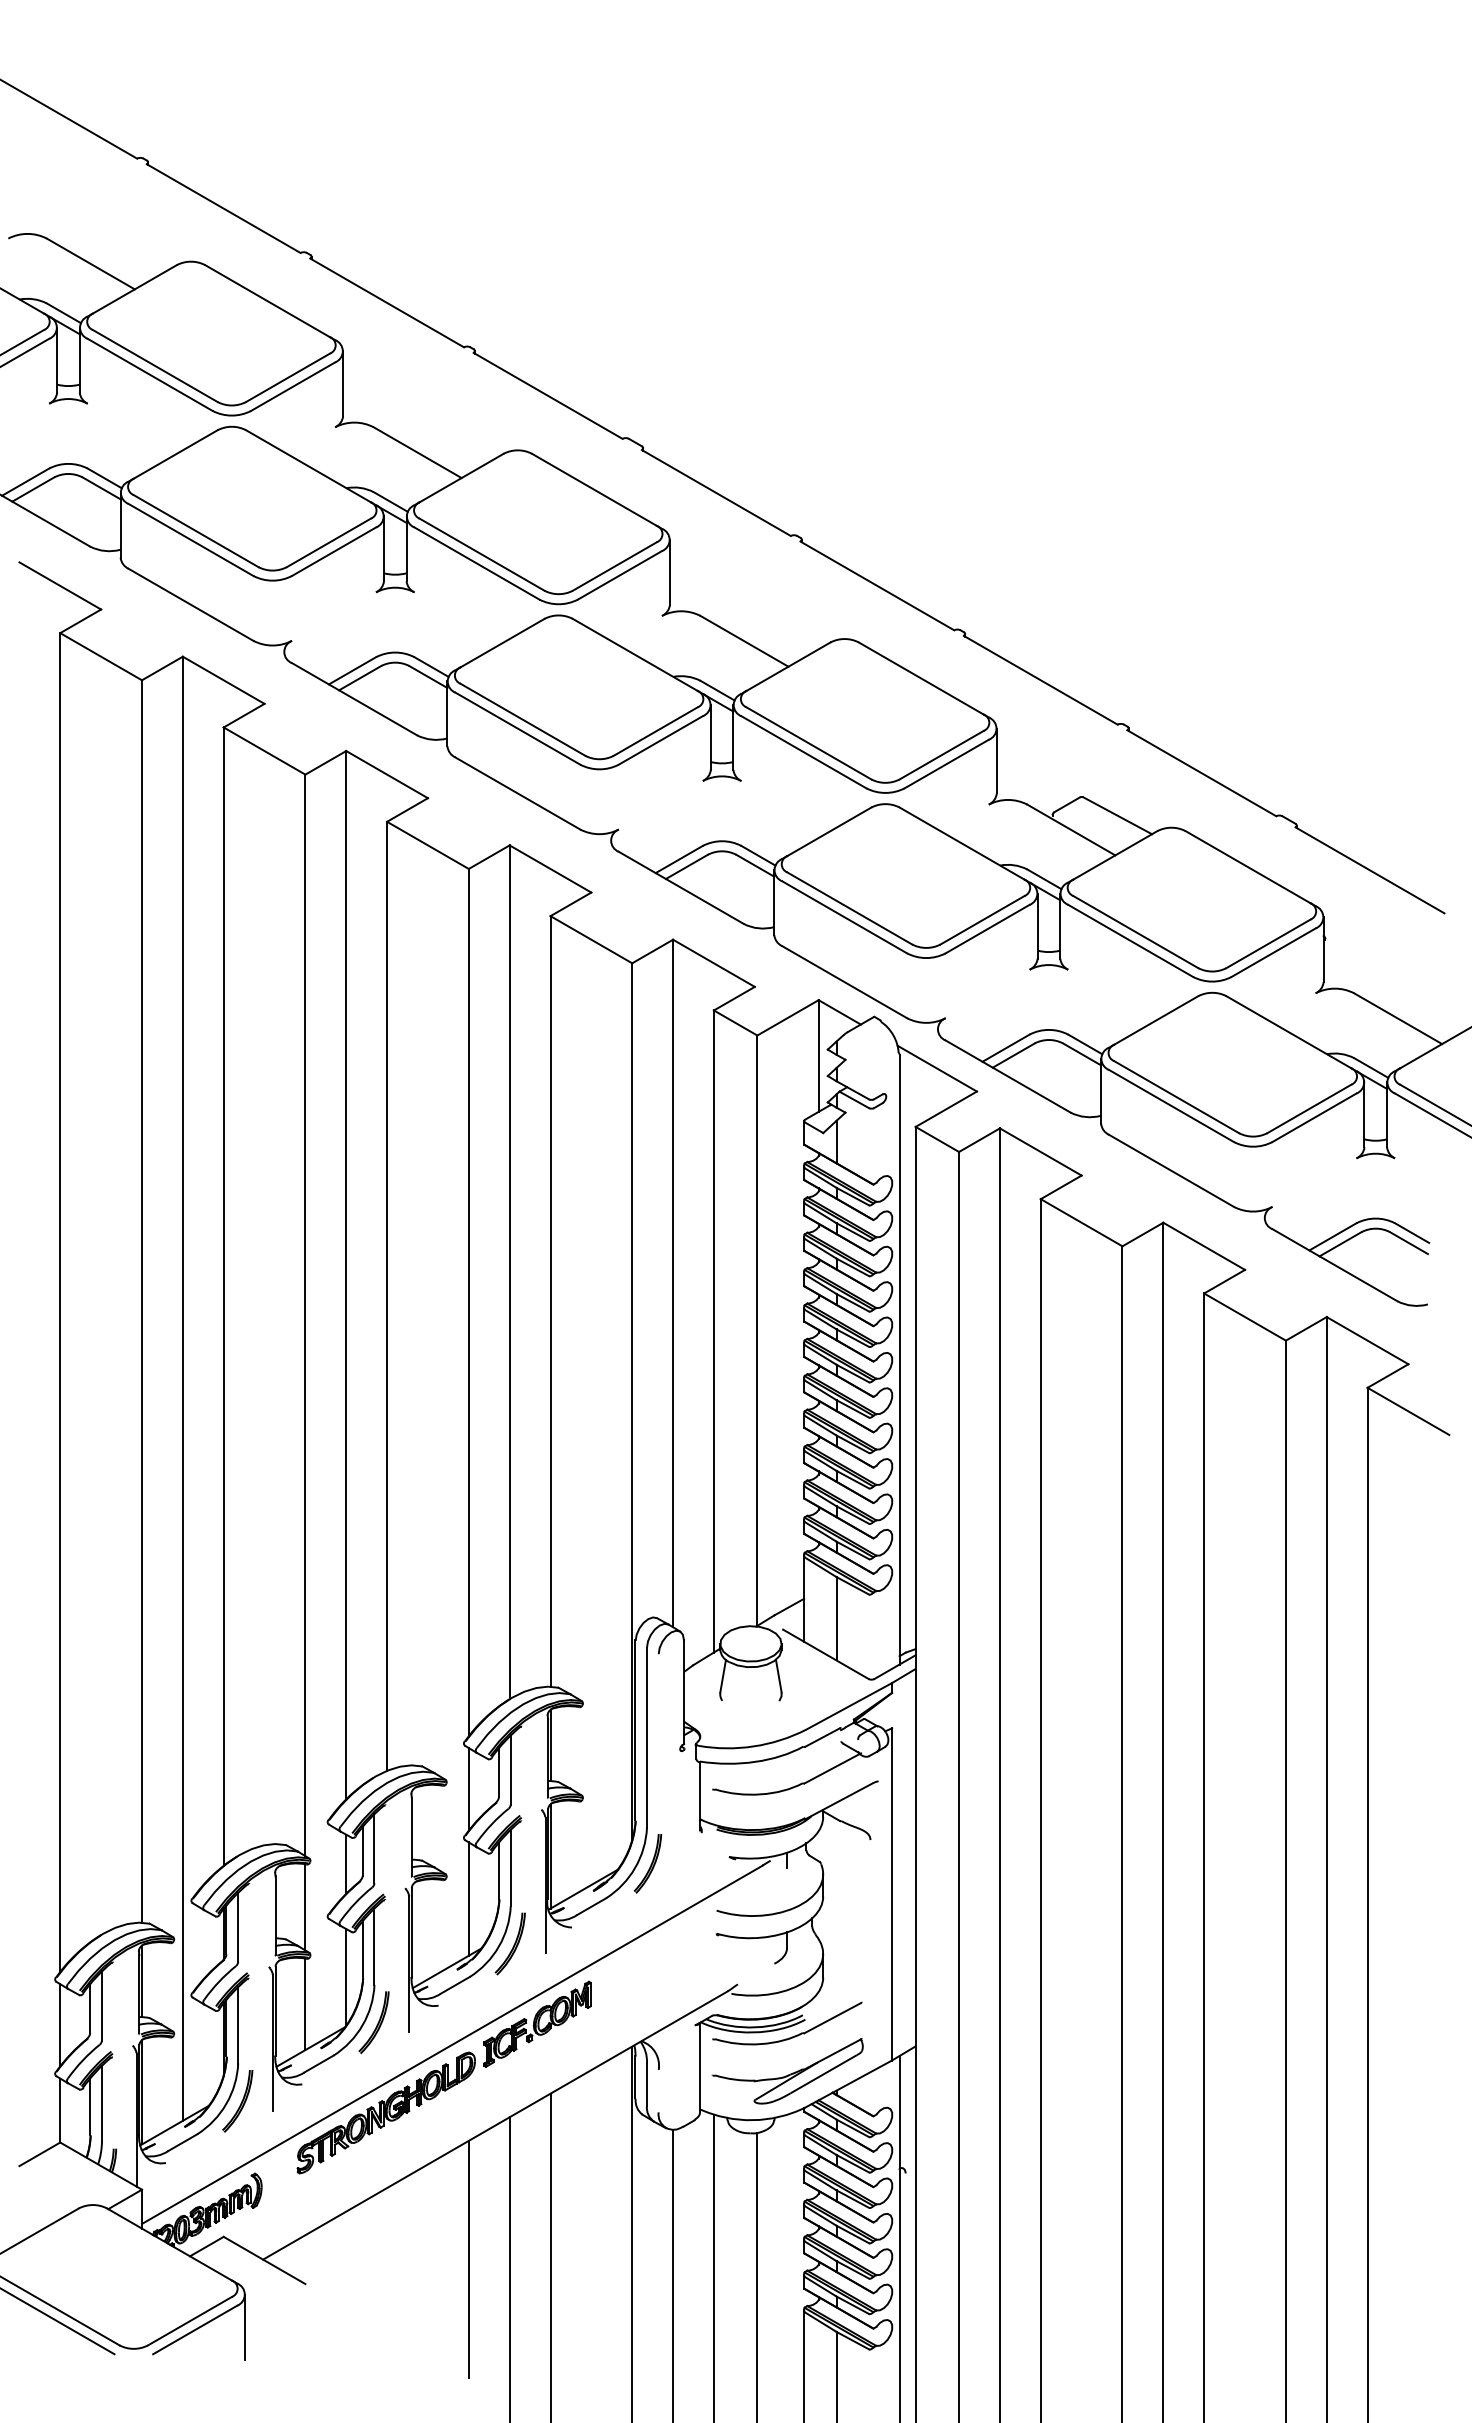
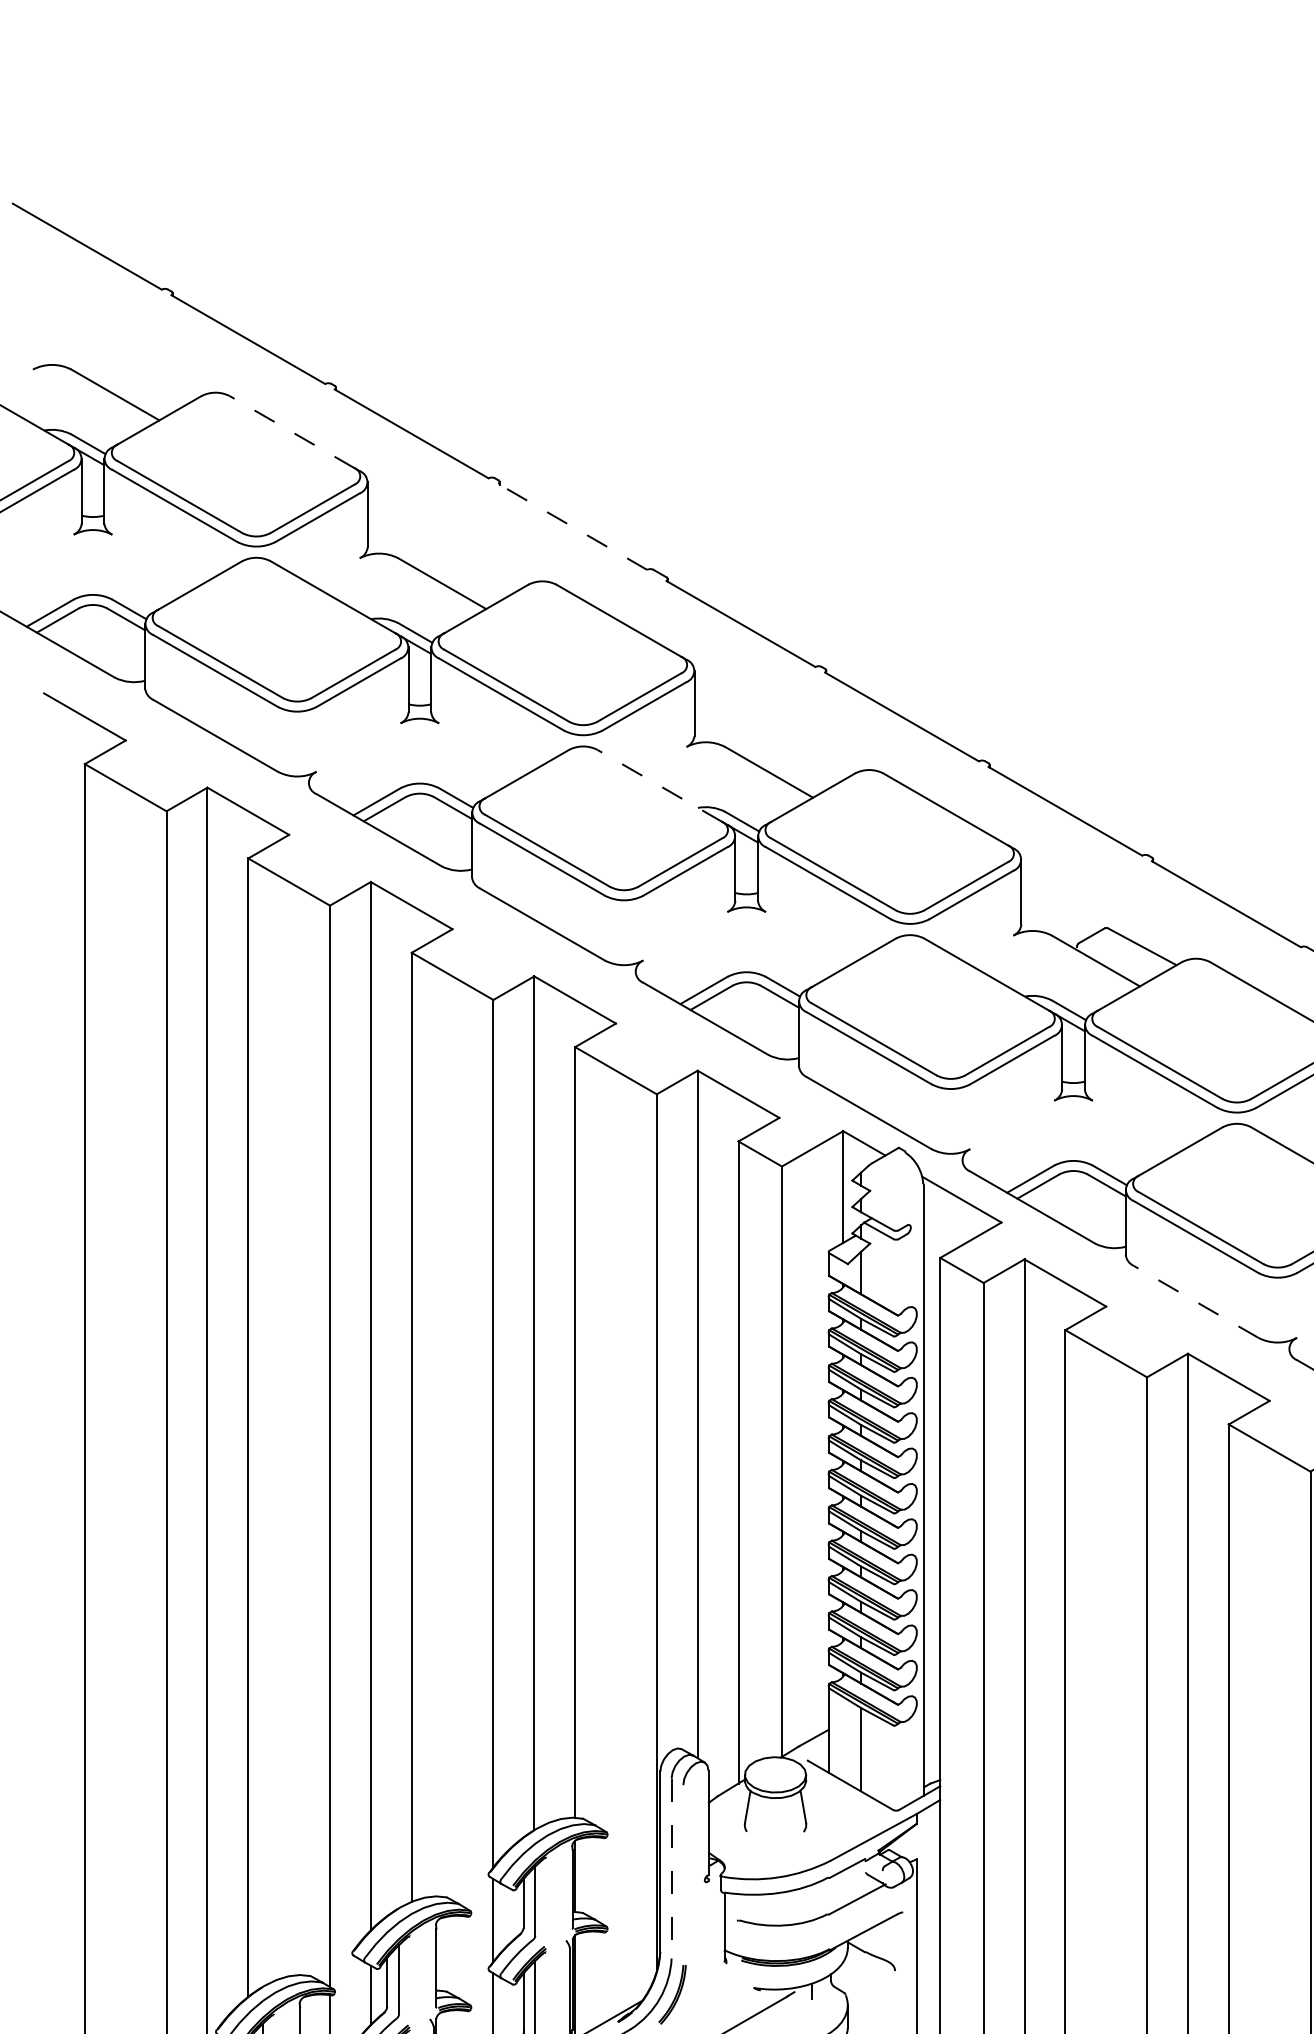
line: (267, 300) -> (292, 431), solid -> dashed
line: (548, 395) -> (573, 526), solid -> dashed
line: (634, 654) -> (659, 785), solid -> dashed
line: (1171, 1170) -> (1196, 1301), solid -> dashed
line: (647, 1737) -> (672, 1868), solid -> dashed

